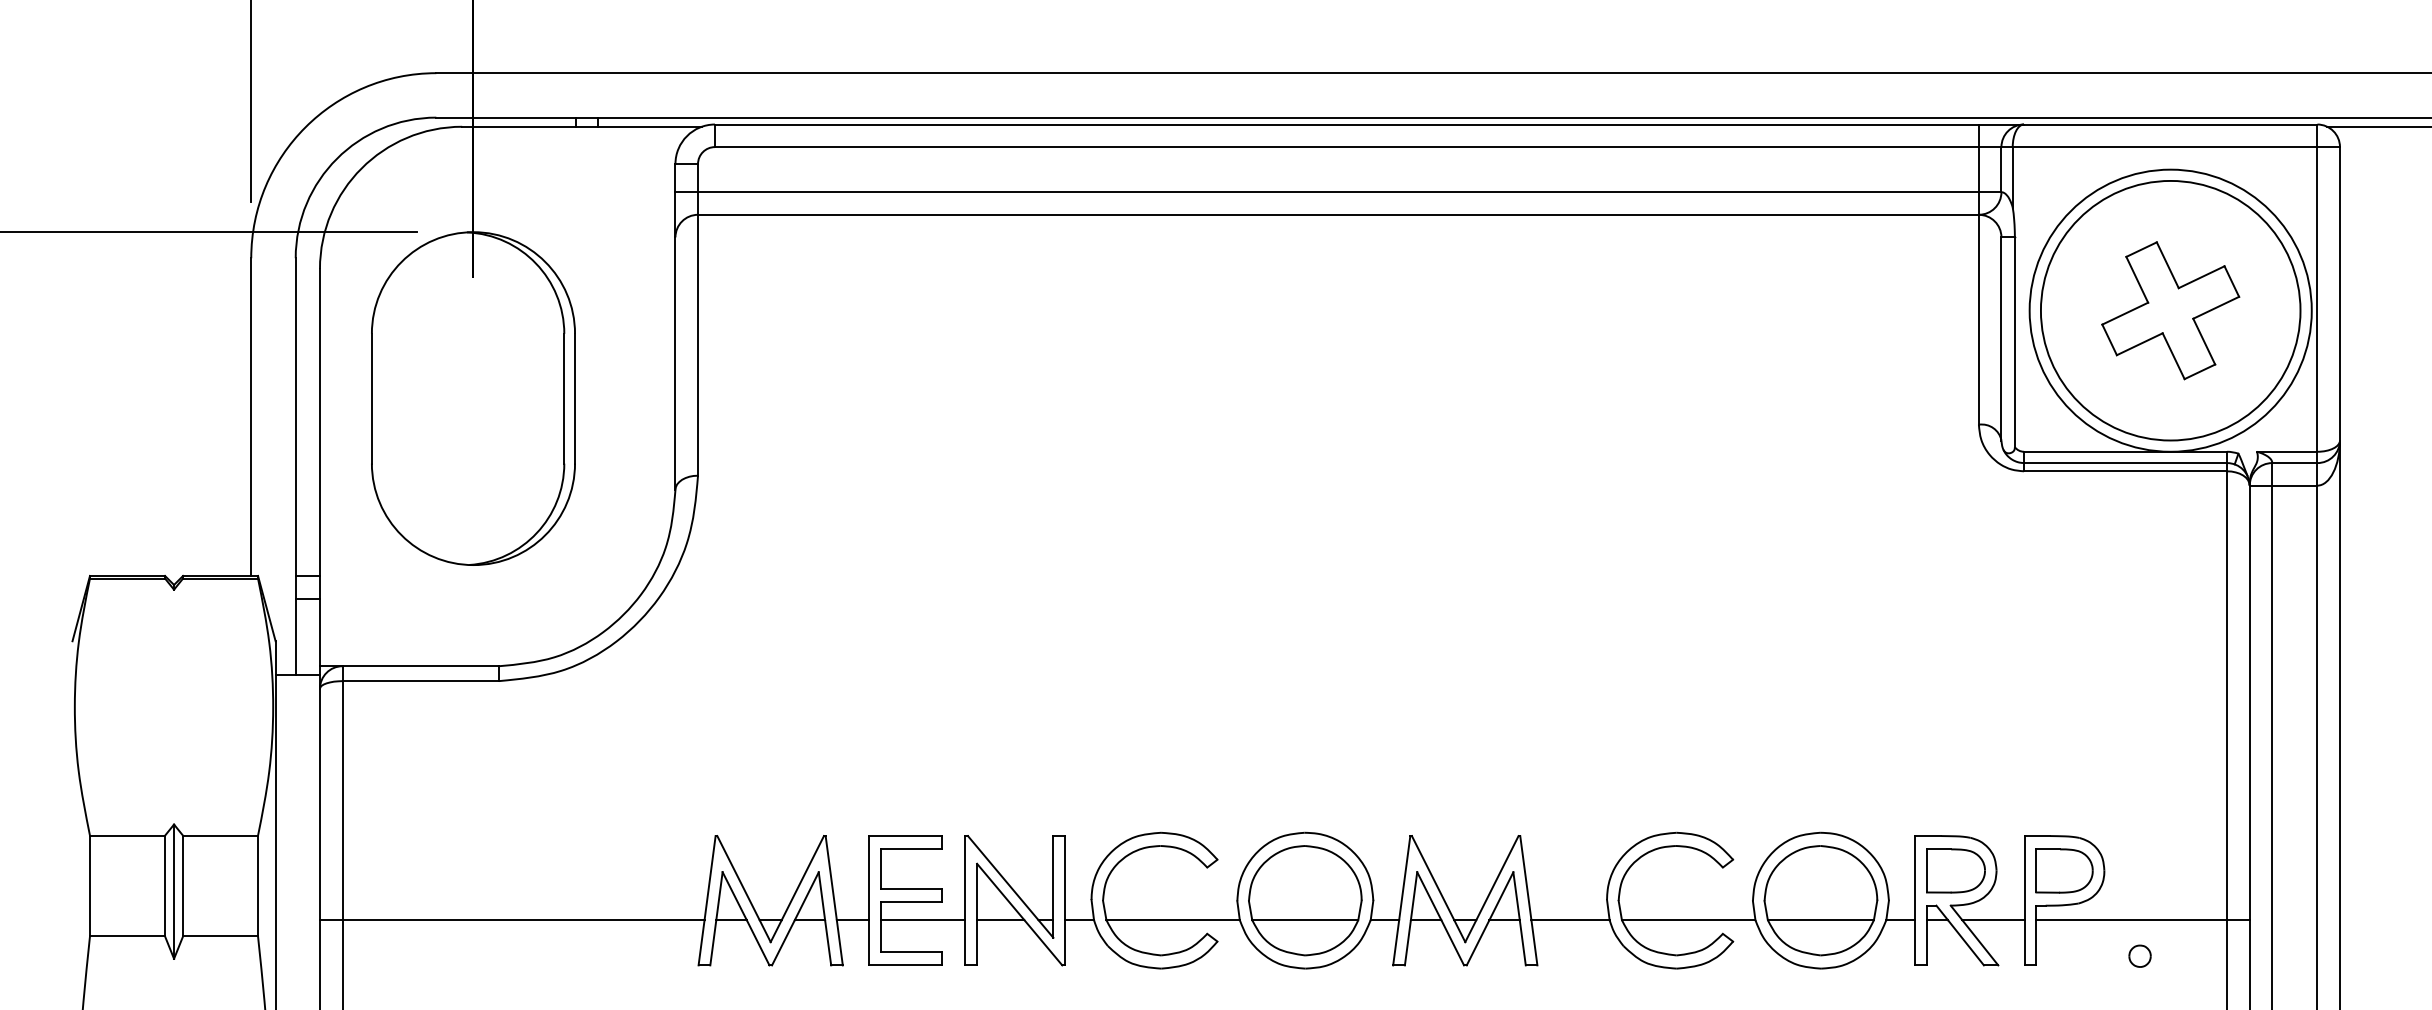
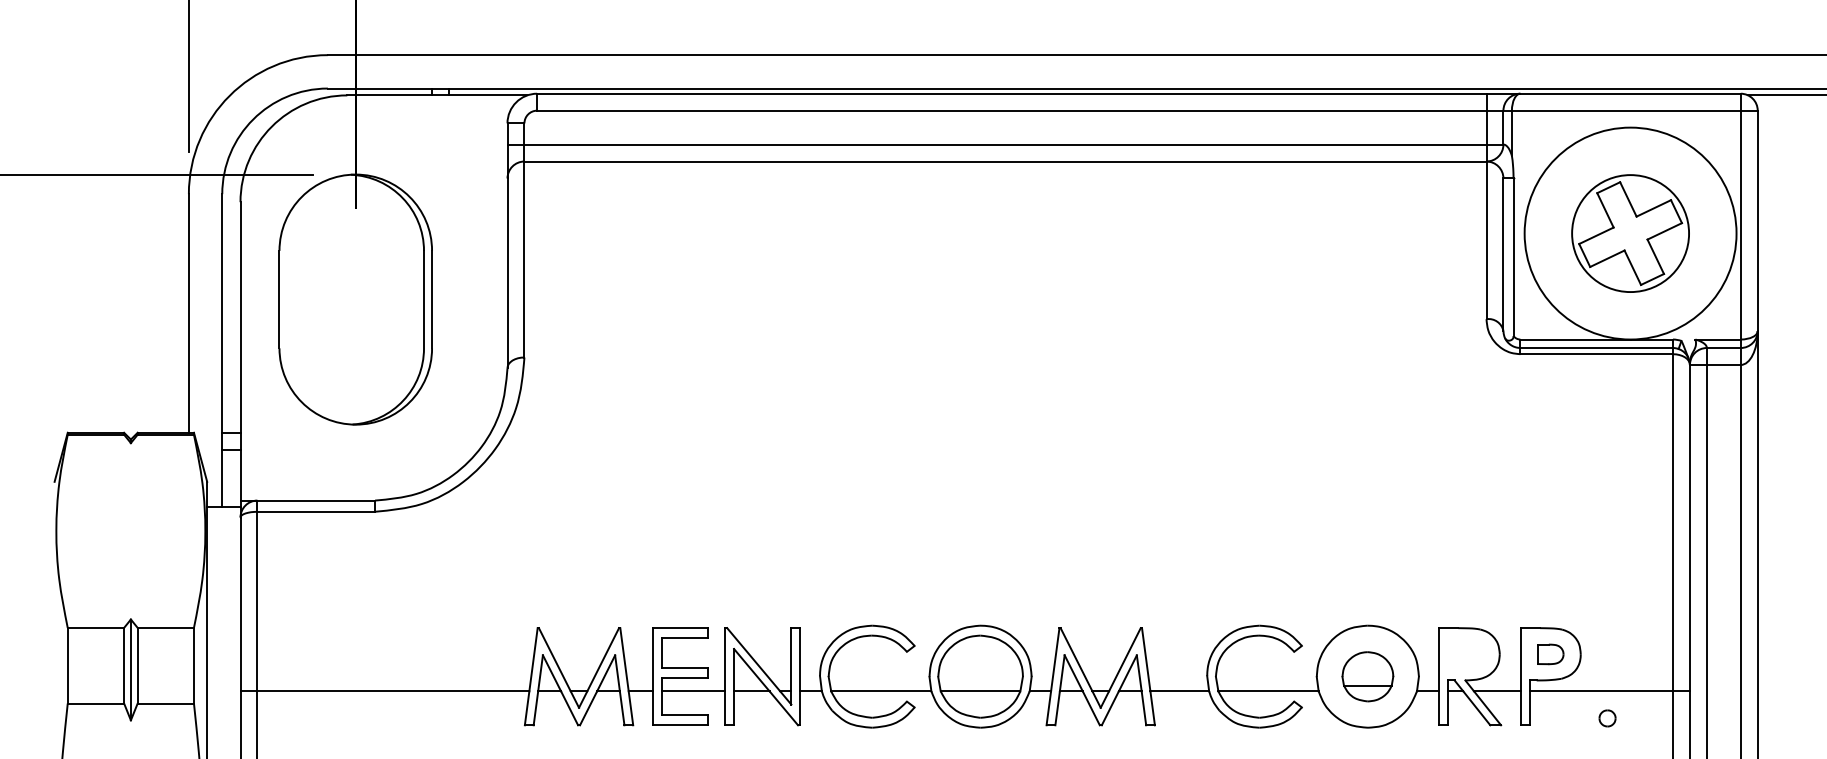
circle: (2170, 310) -> (1630, 233), size x0.6
part: (1955, 870) -> (1468, 654), removed
part: (2064, 870) -> (1550, 654), size x0.6
part: (1820, 900) -> (1367, 676), size x0.6

